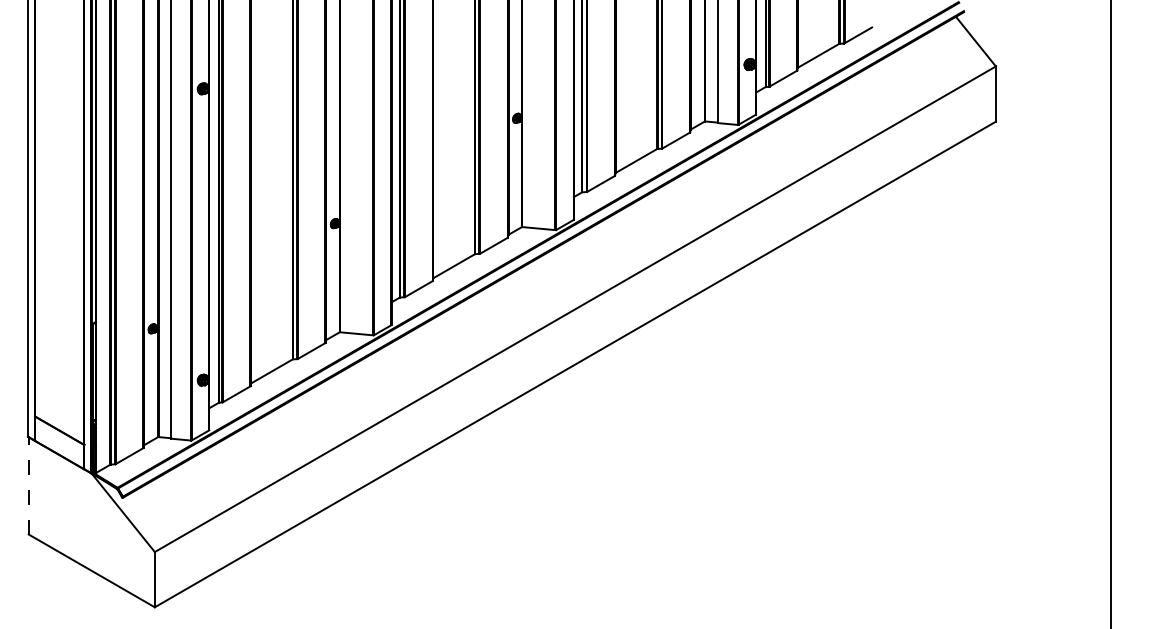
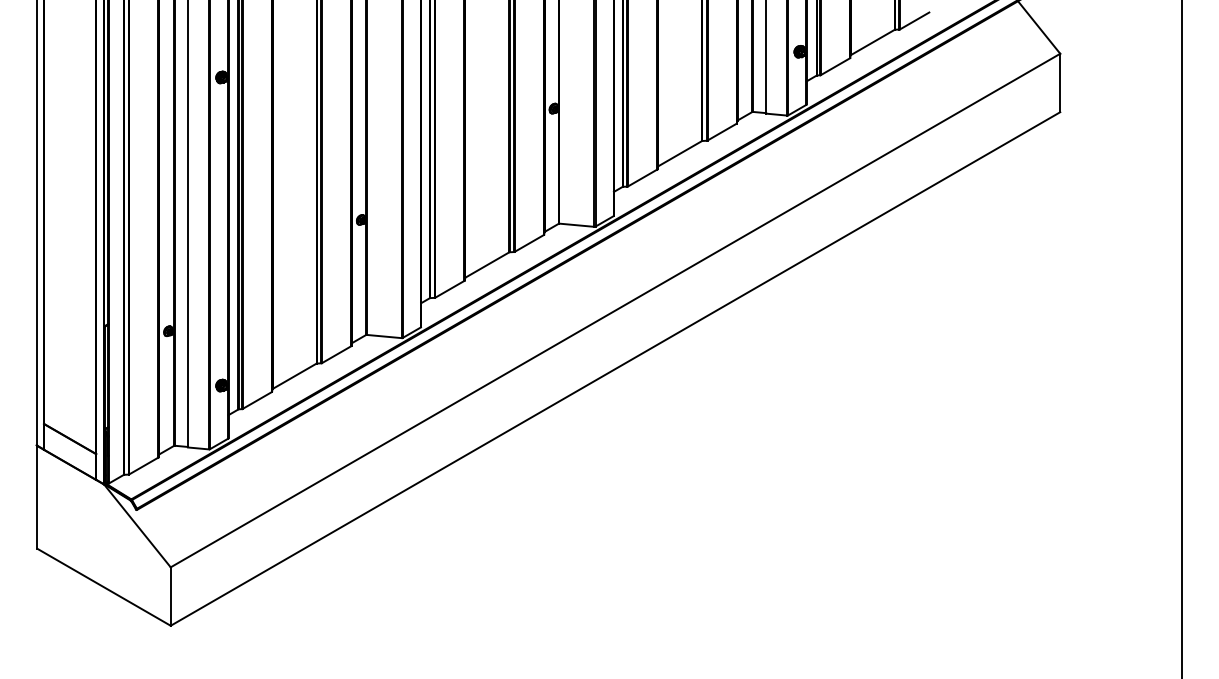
line: (28, 485) -> (37, 496), dashed -> solid

